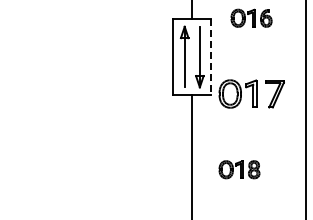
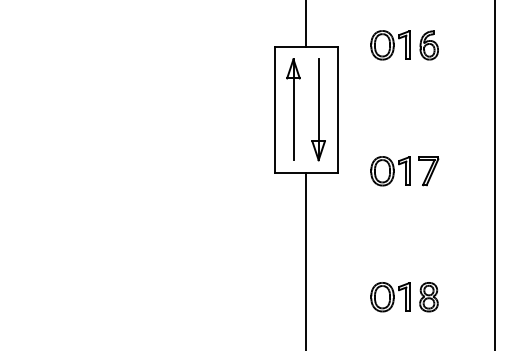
line: (211, 57) -> (338, 110), dashed -> solid
part: (251, 93) -> (404, 170), size x0.62
part: (239, 169) -> (404, 296), moved

